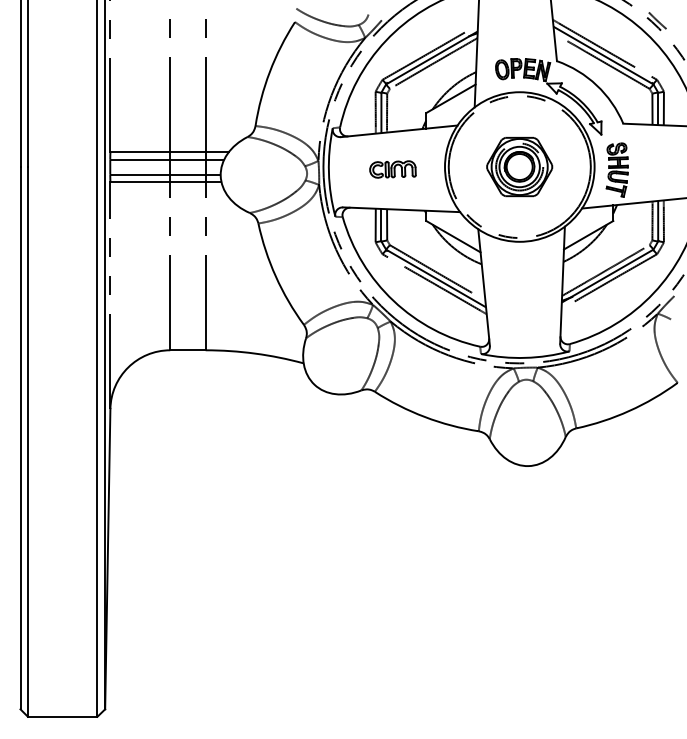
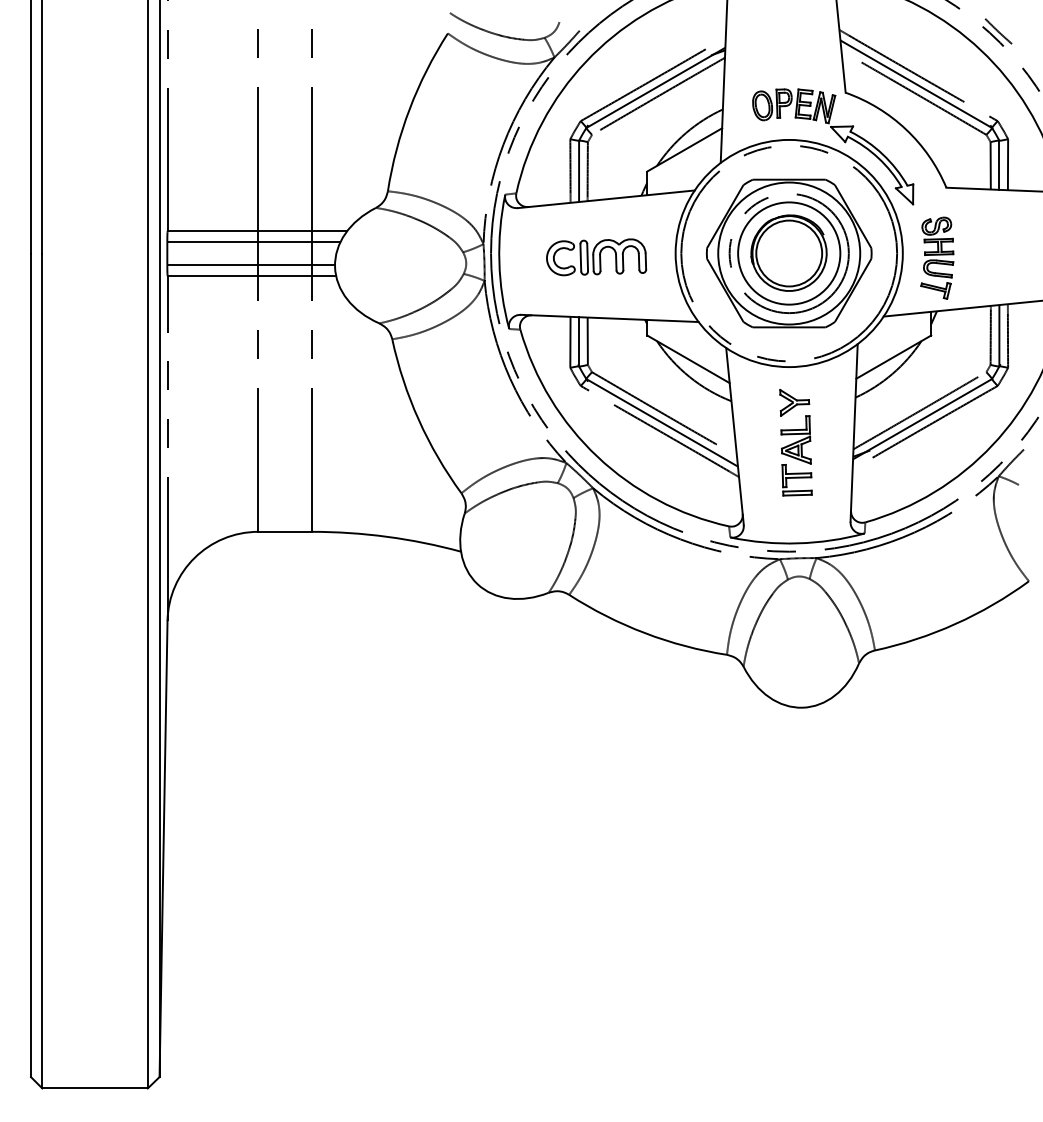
part: (519, 166) -> (788, 252), size x1.67
part: (392, 169) -> (595, 257), size x1.43
part: (523, 291) -> (794, 442), added

